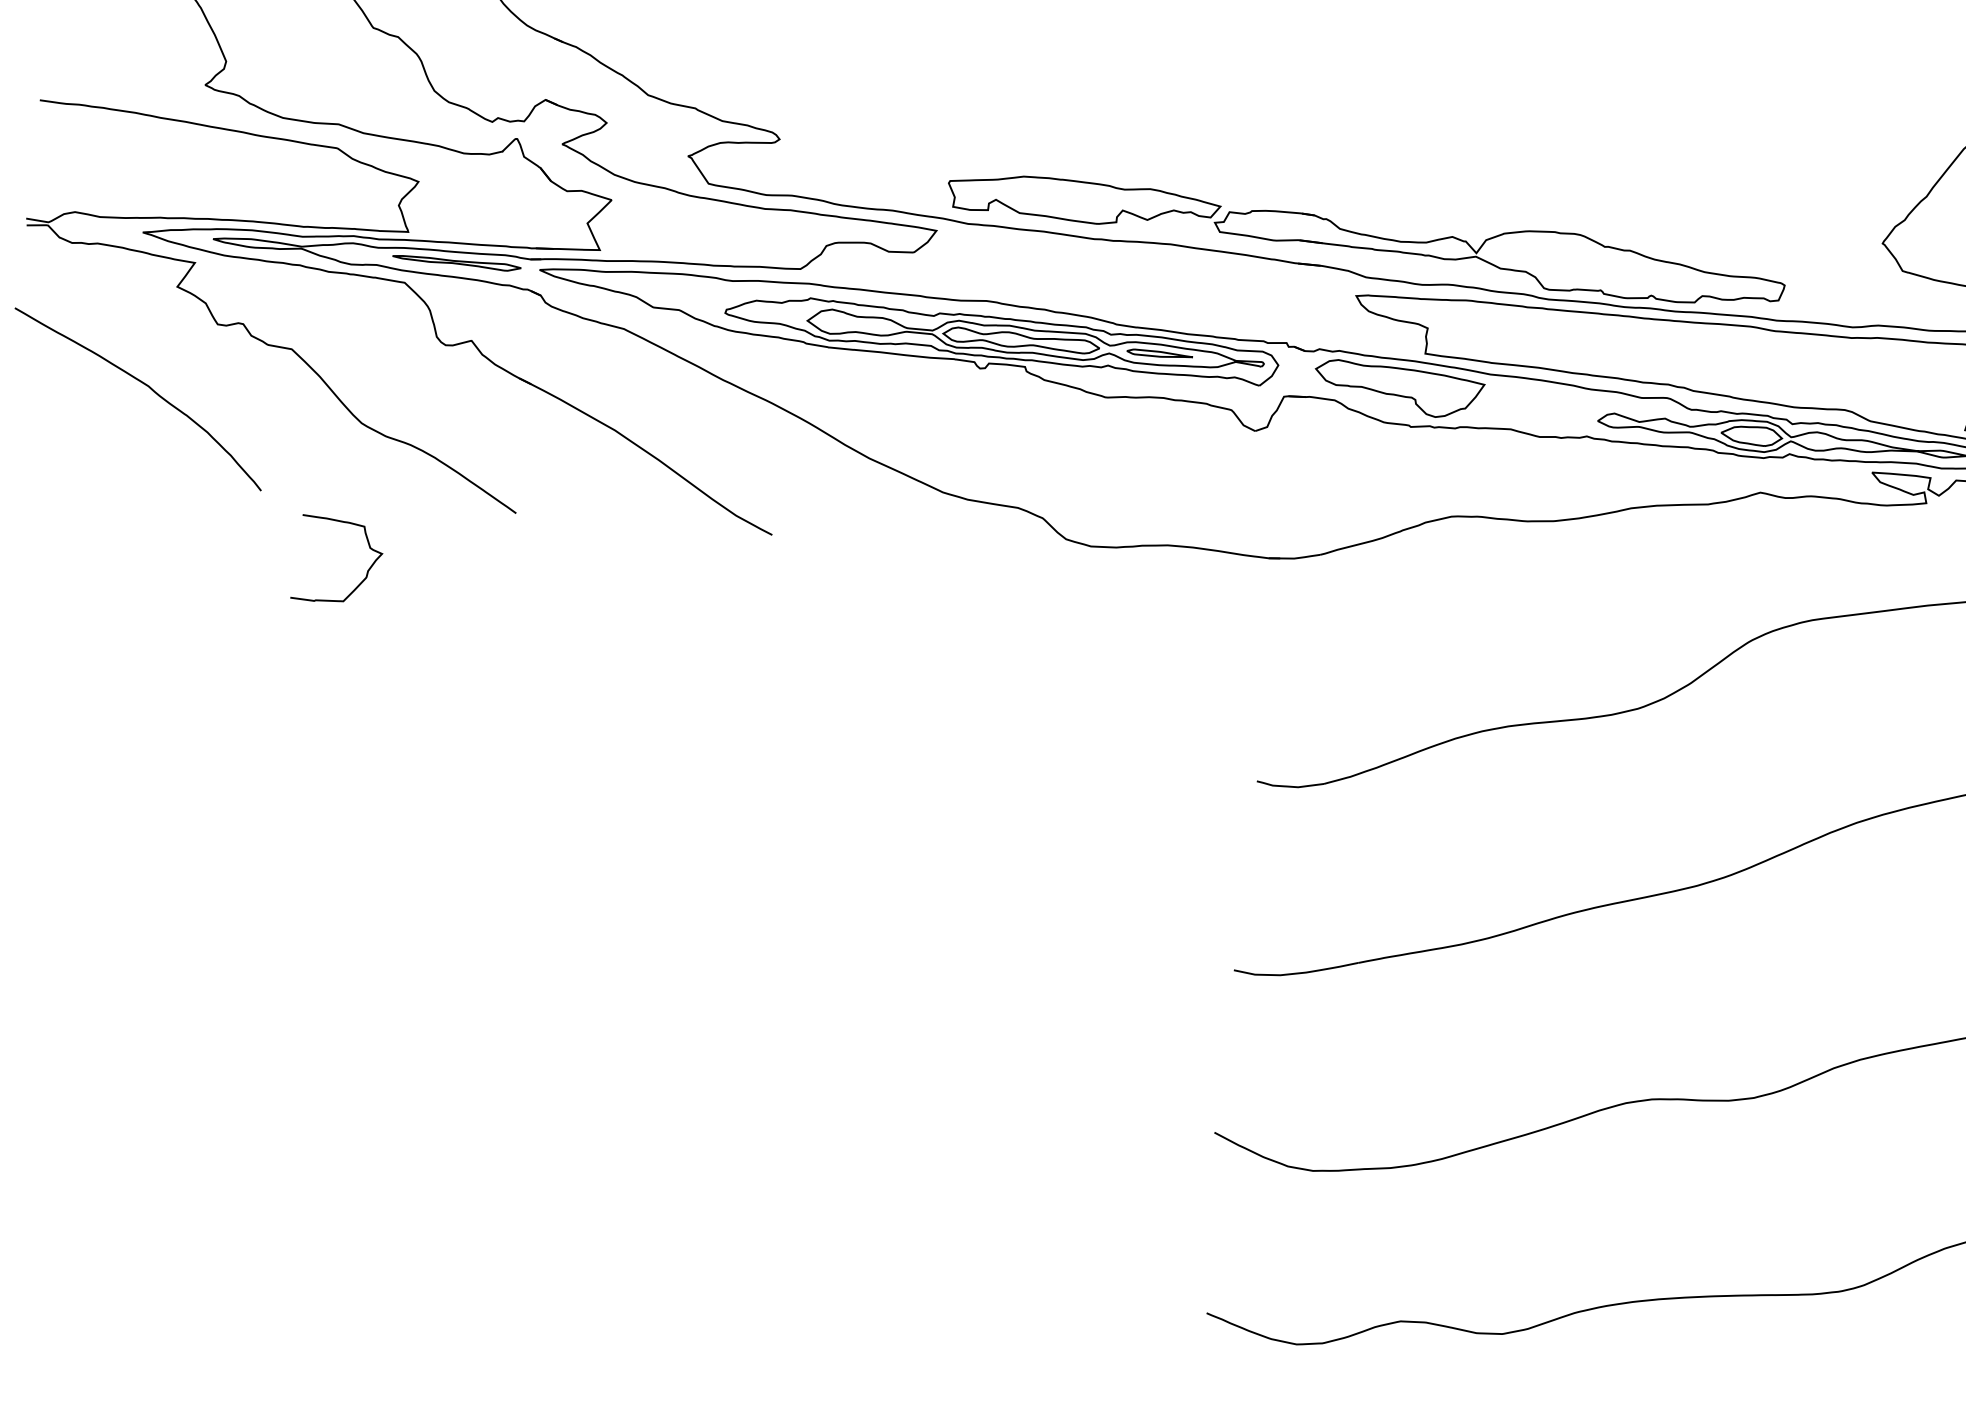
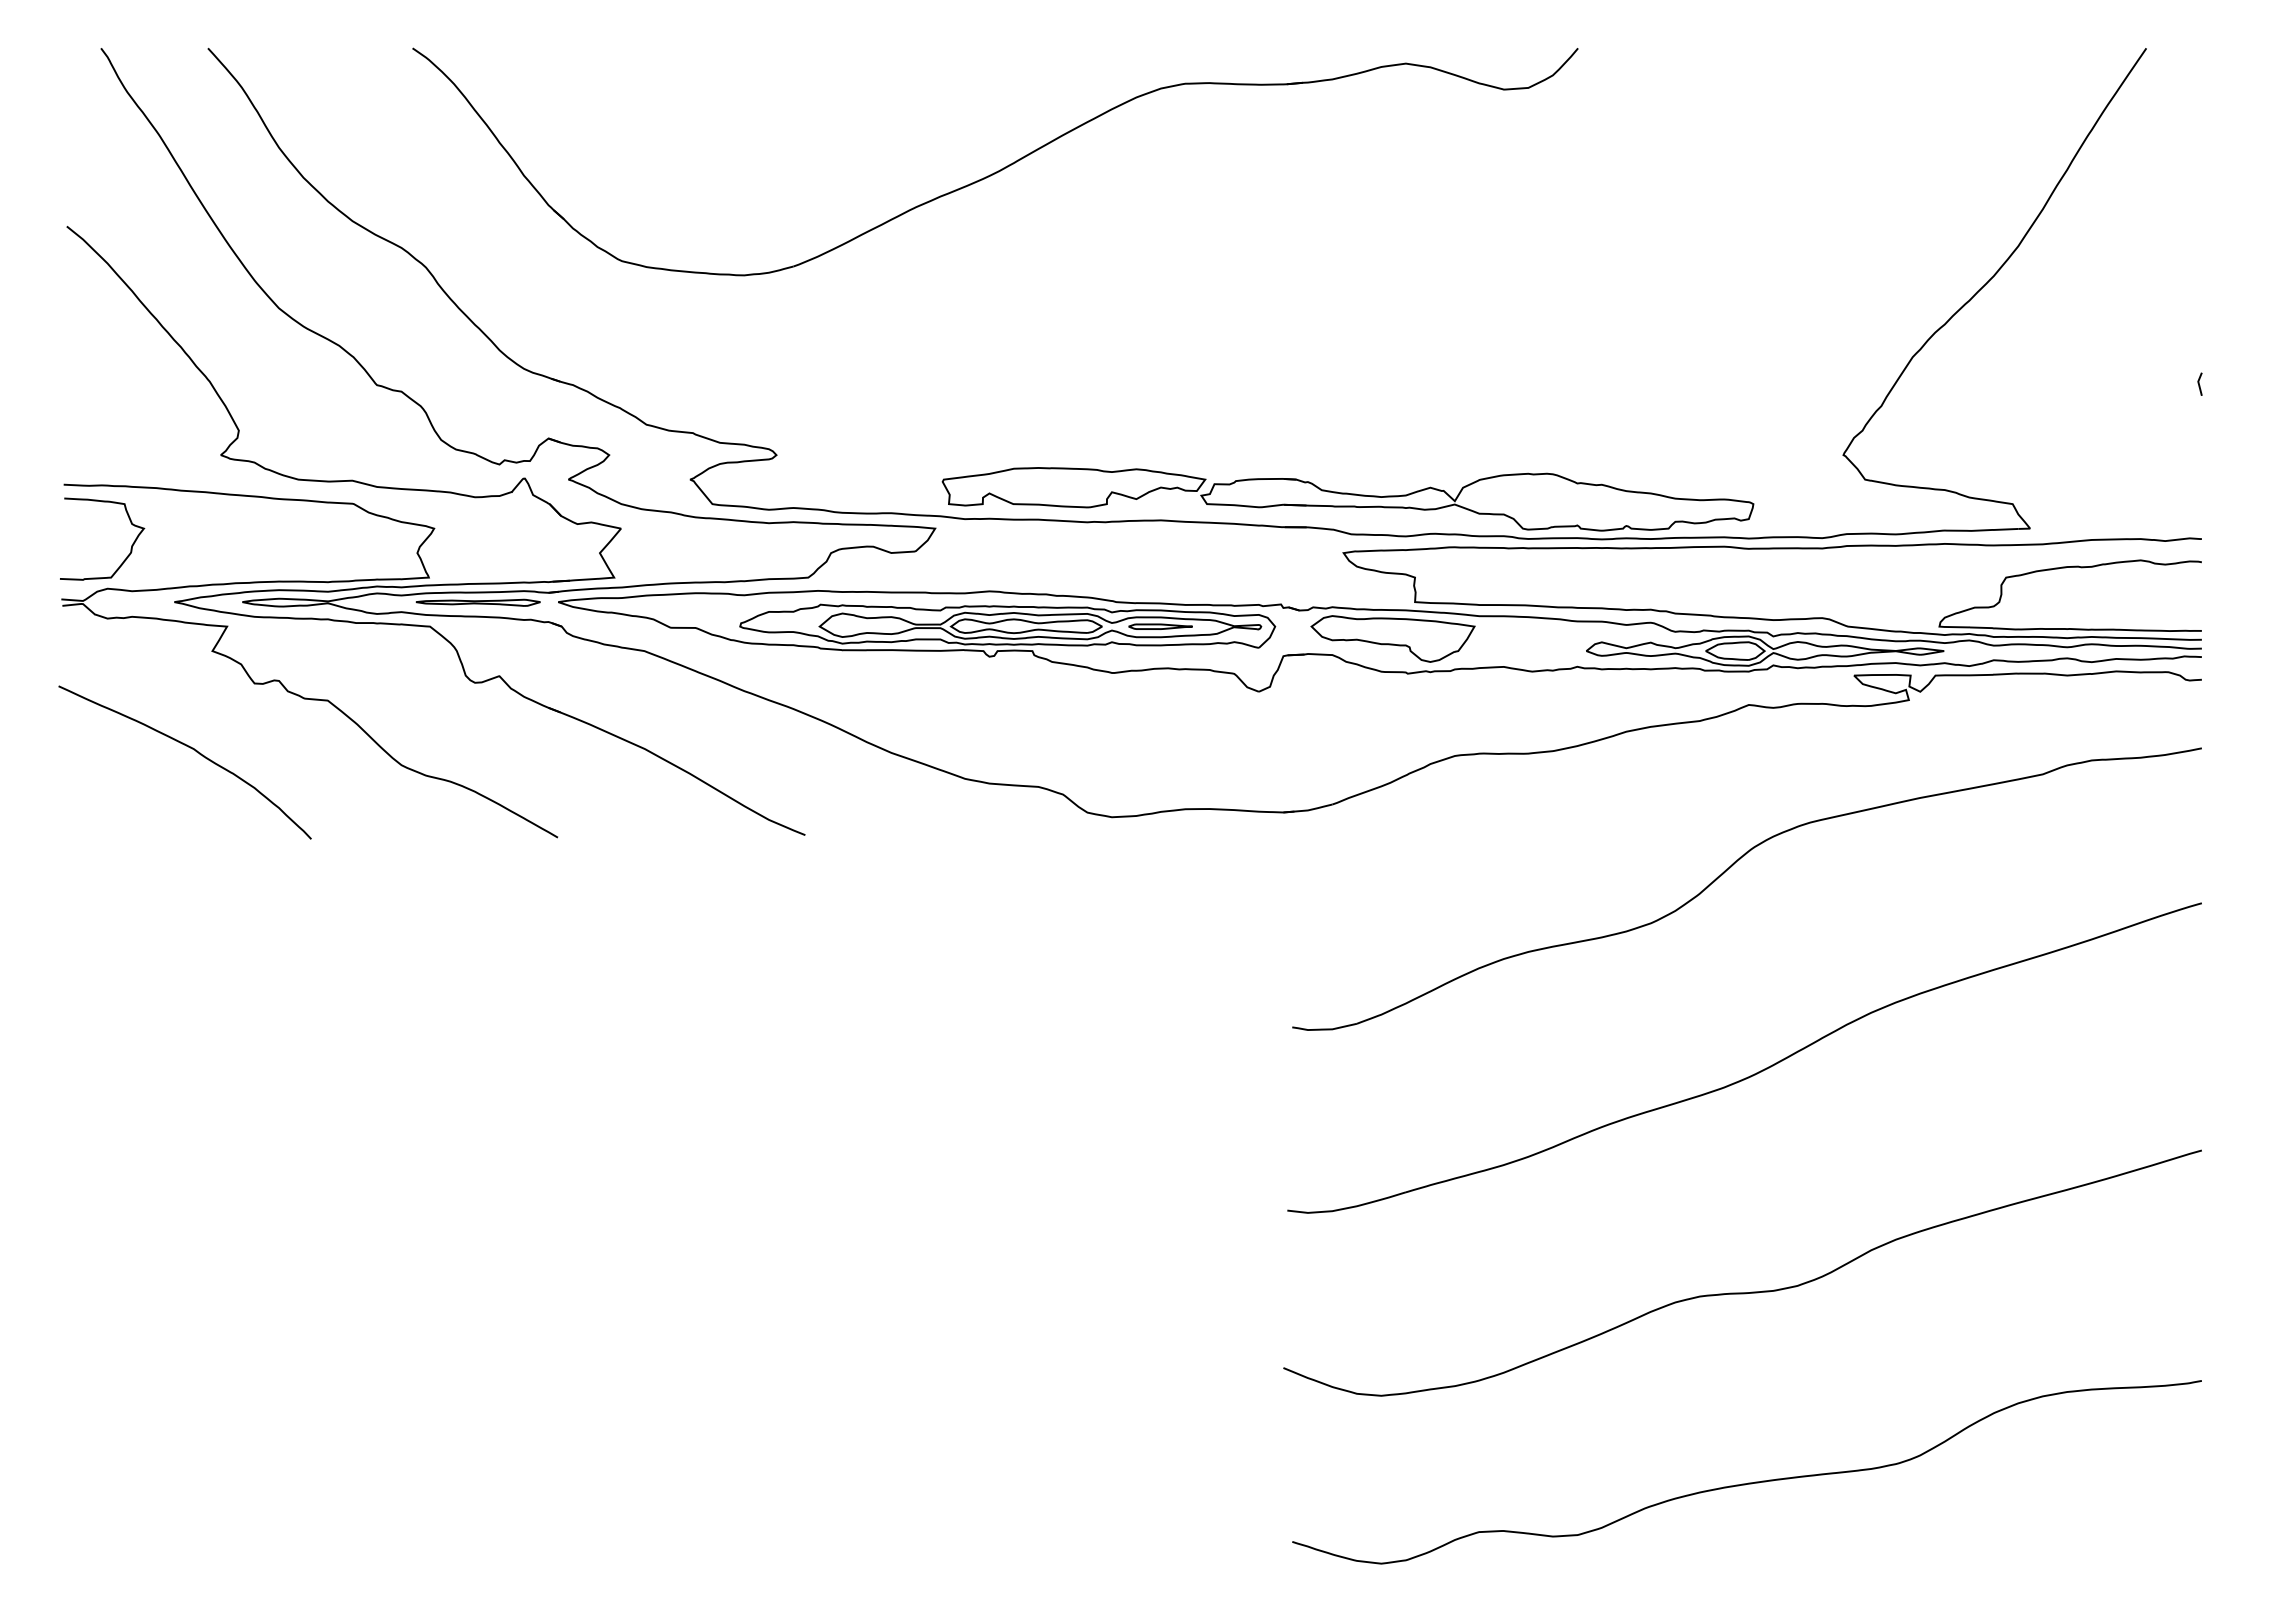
curve: (366, 573) -> (130, 548), moved

